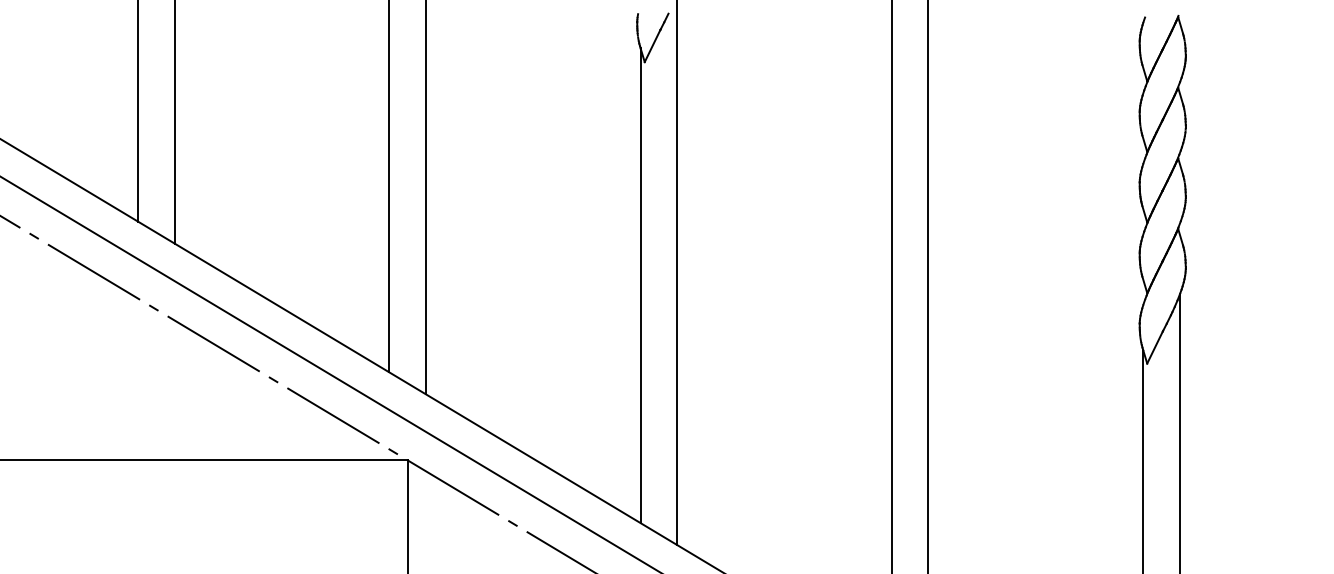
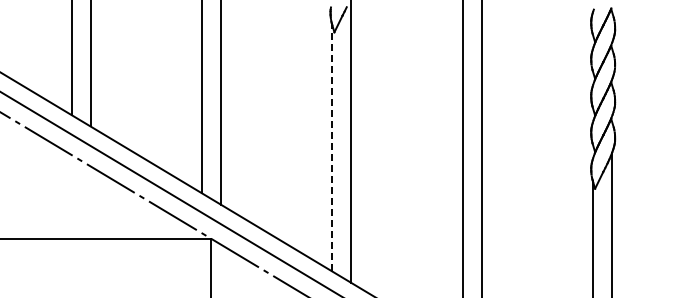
line: (640, 284) -> (332, 147), solid -> dashed

